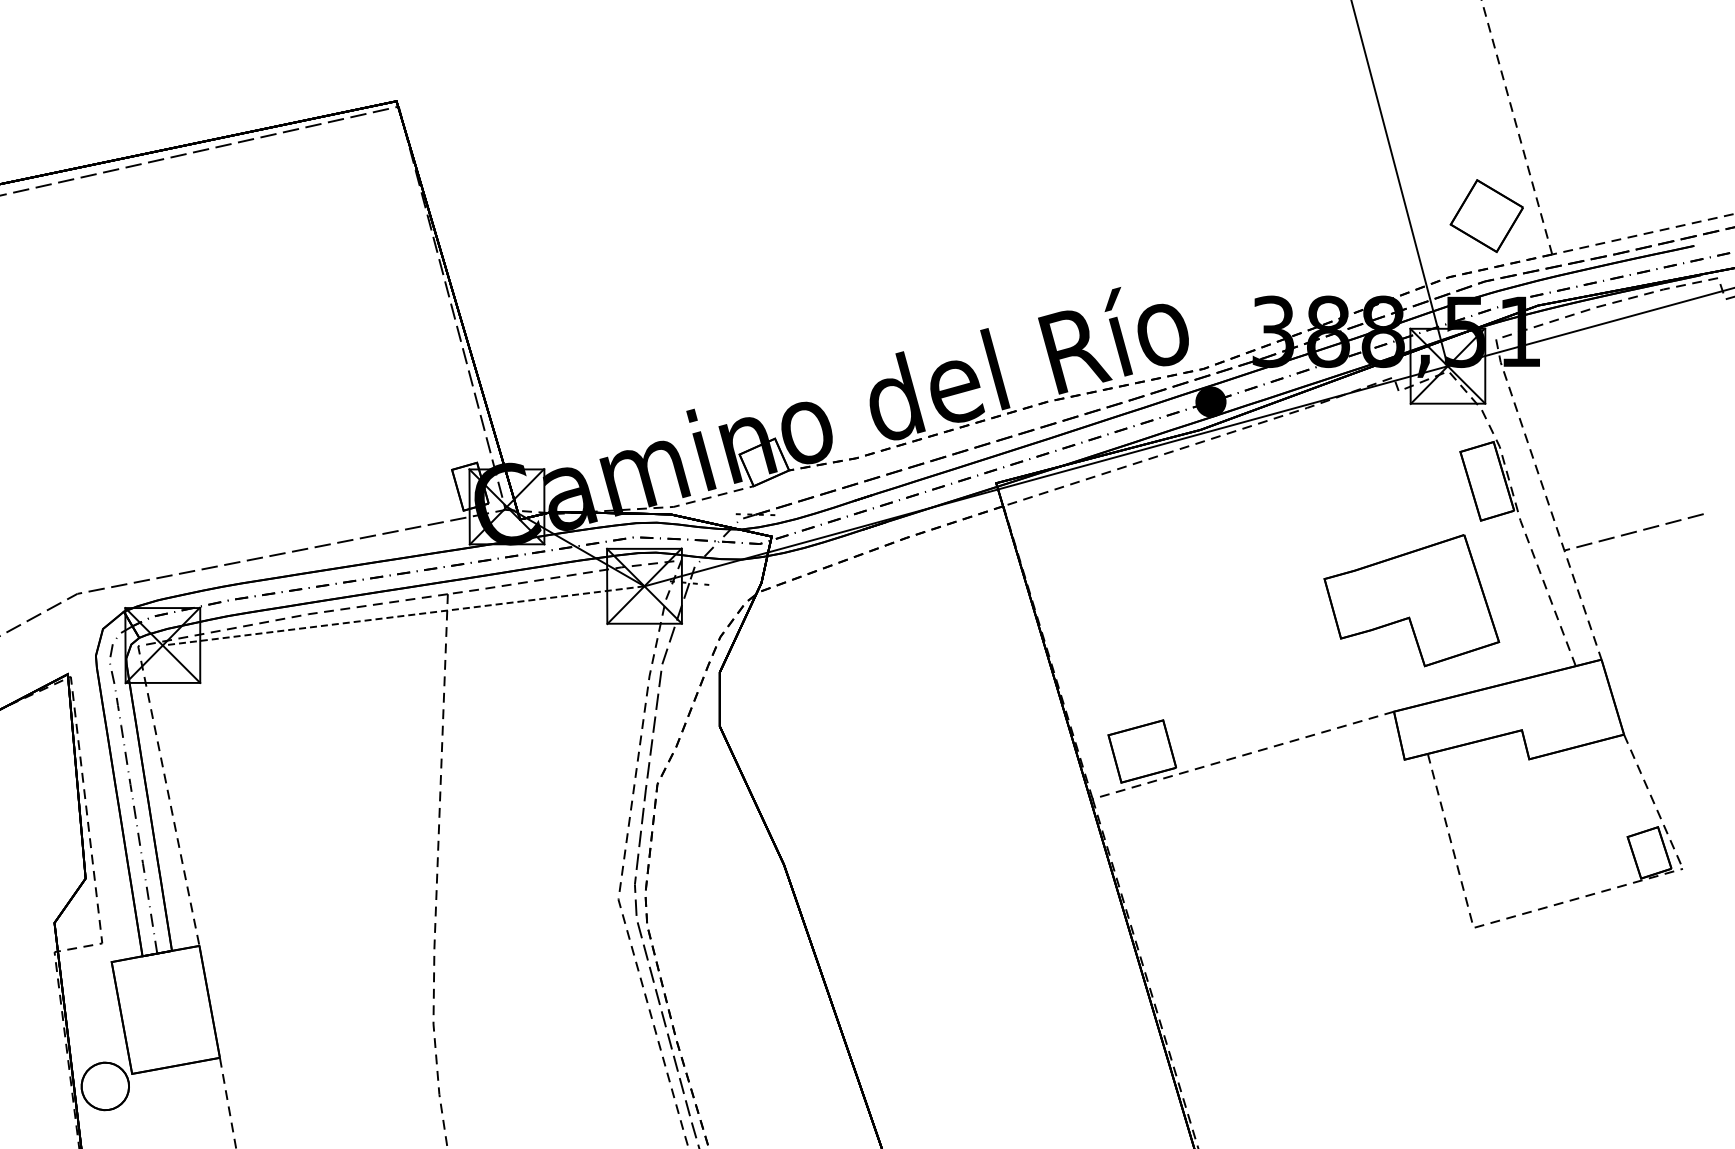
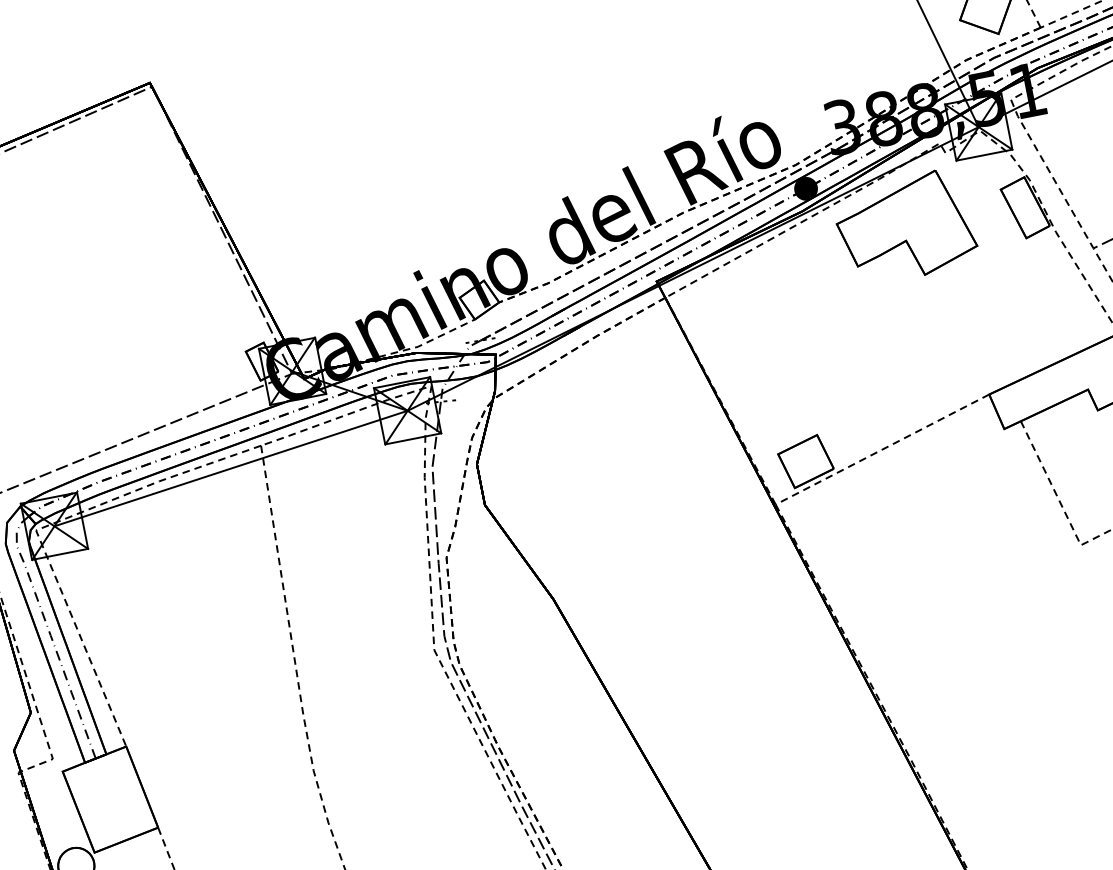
part: (1411, 600) -> (905, 227), moved
line: (403, 615) -> (230, 468), dashed -> solid

